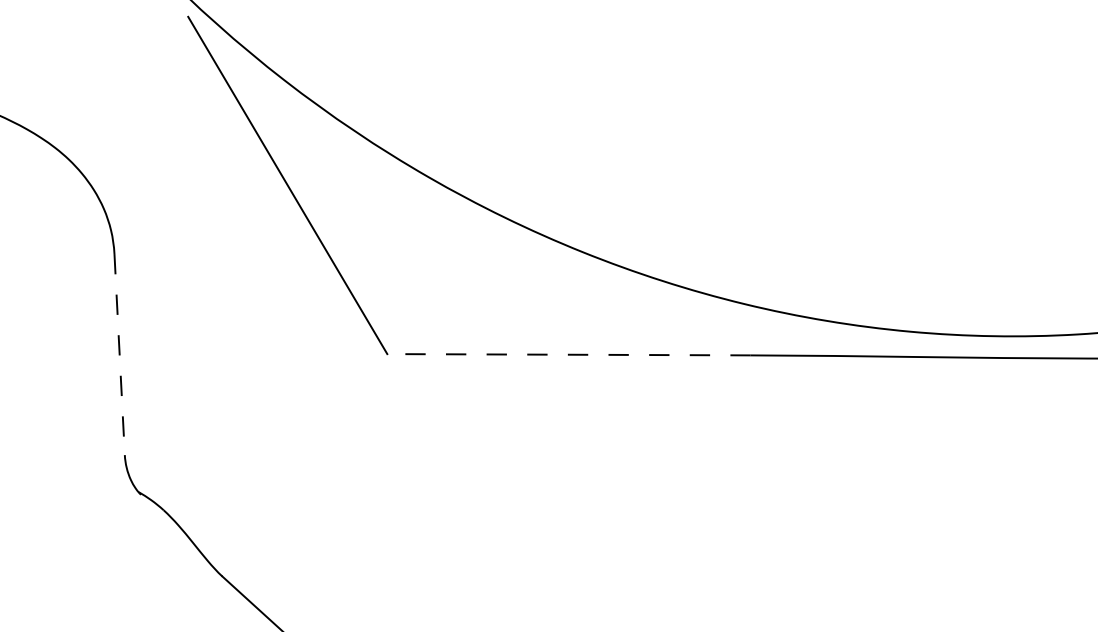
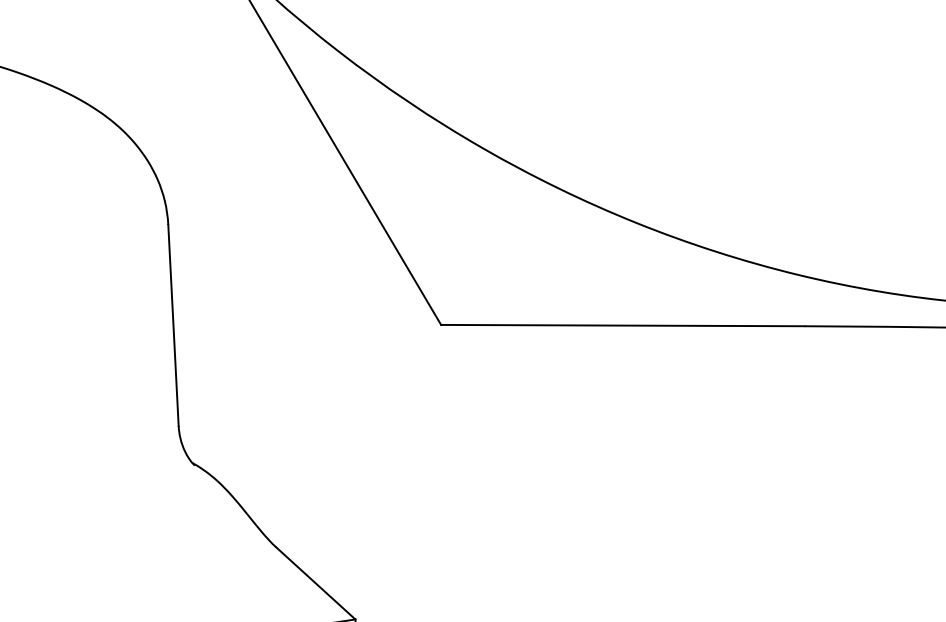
line: (119, 354) -> (173, 325), dashed -> solid
line: (569, 354) -> (623, 325), dashed -> solid

